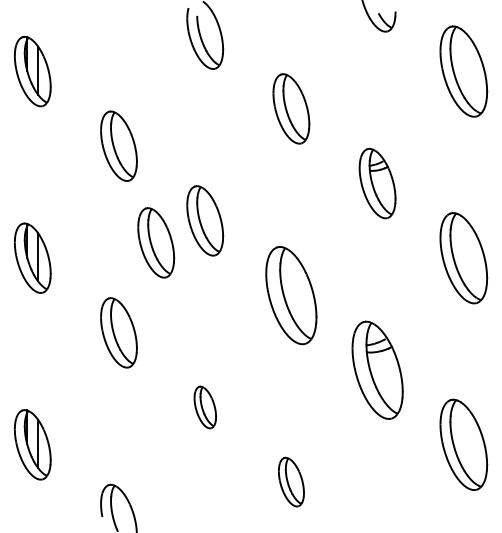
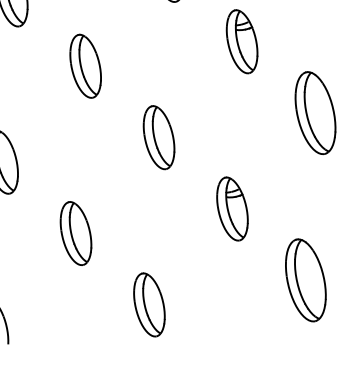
part: (156, 242) -> (40, 83), removed
part: (291, 295) -> (159, 137), size x0.71
part: (377, 369) -> (232, 208), size x0.71
part: (205, 407) -> (76, 233), size x1.67
part: (291, 481) -> (149, 304), size x1.43

